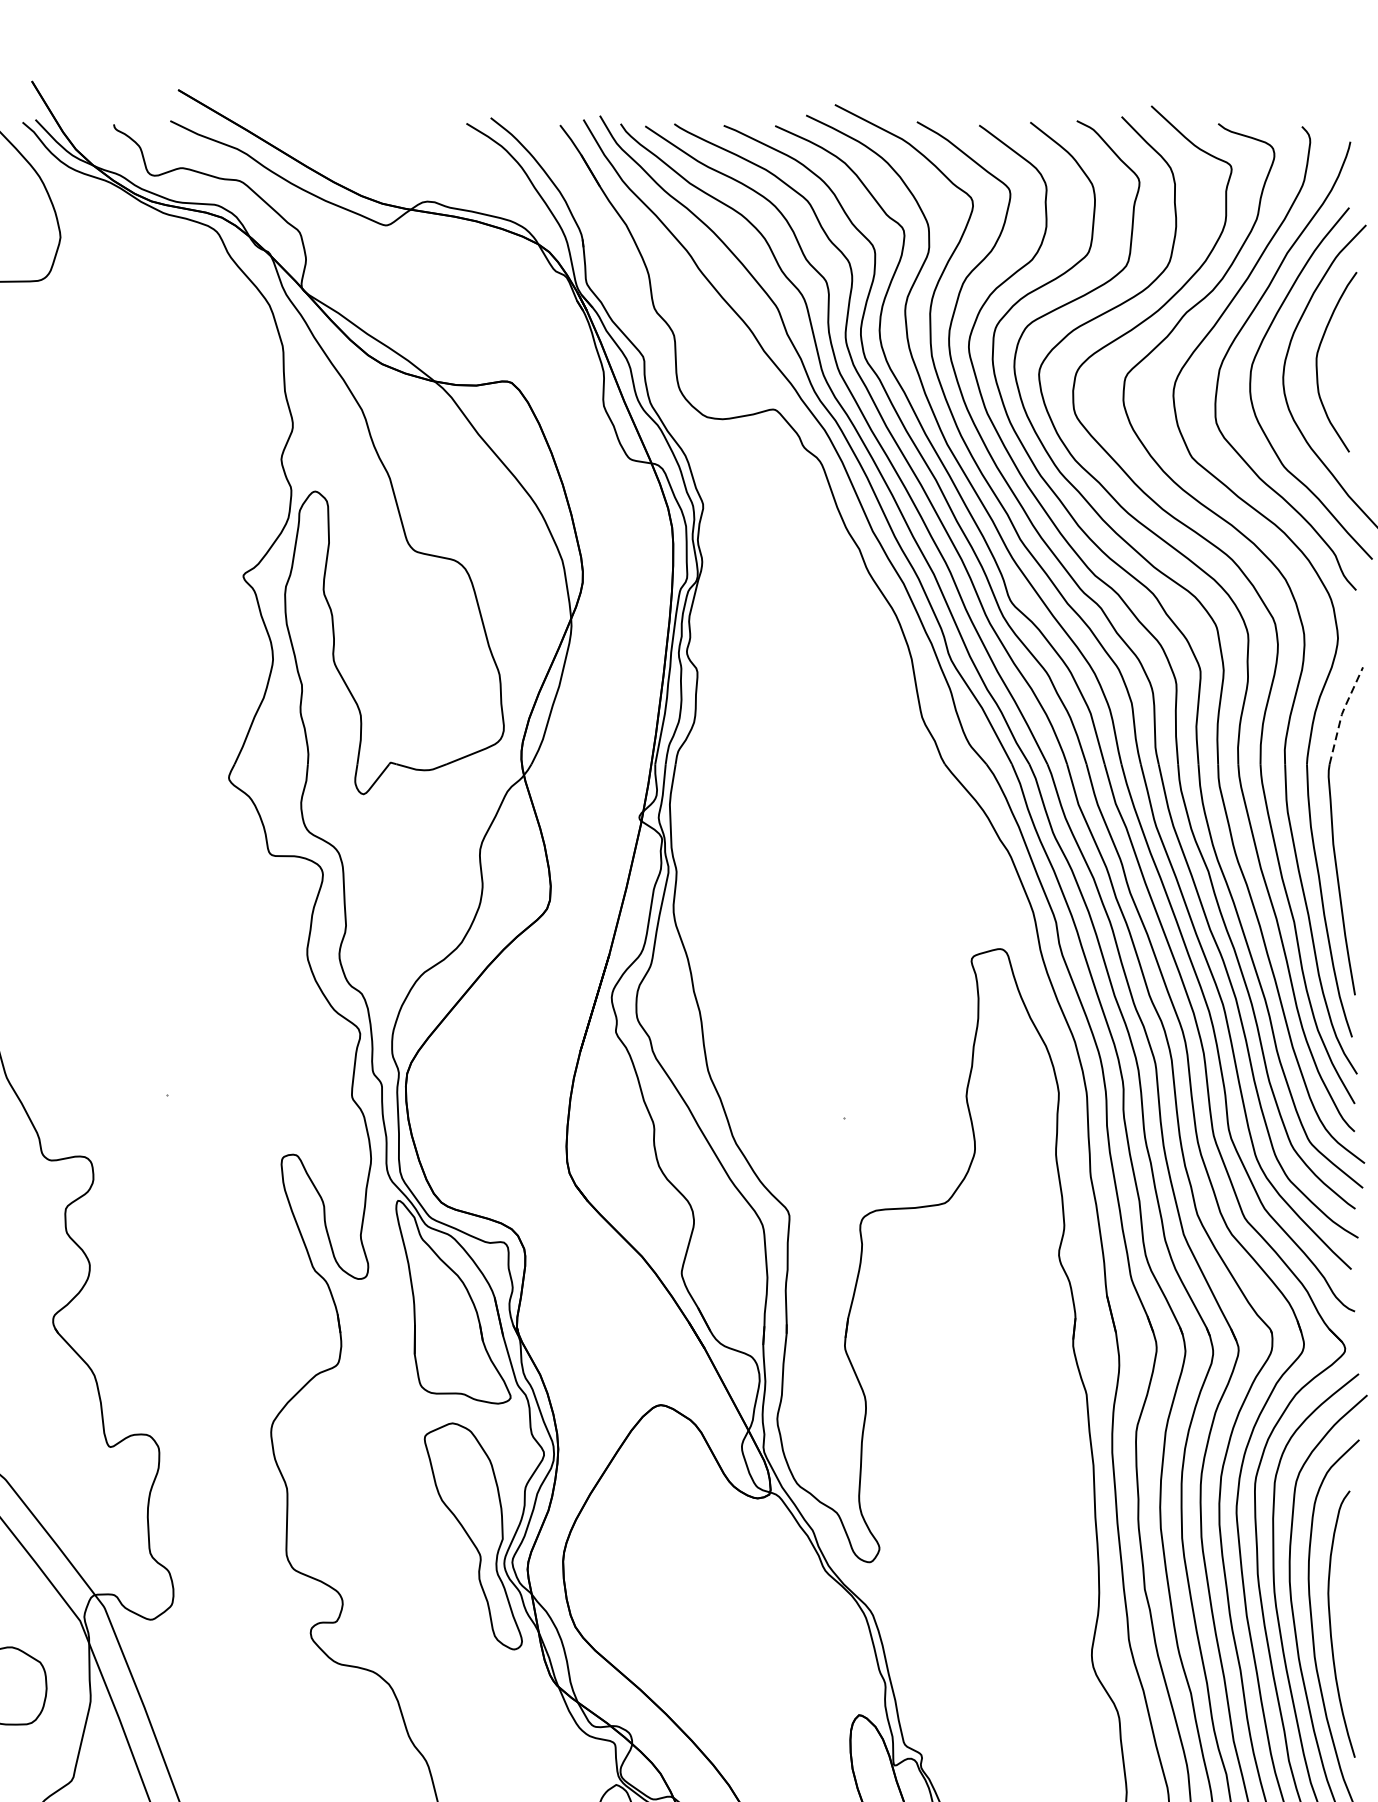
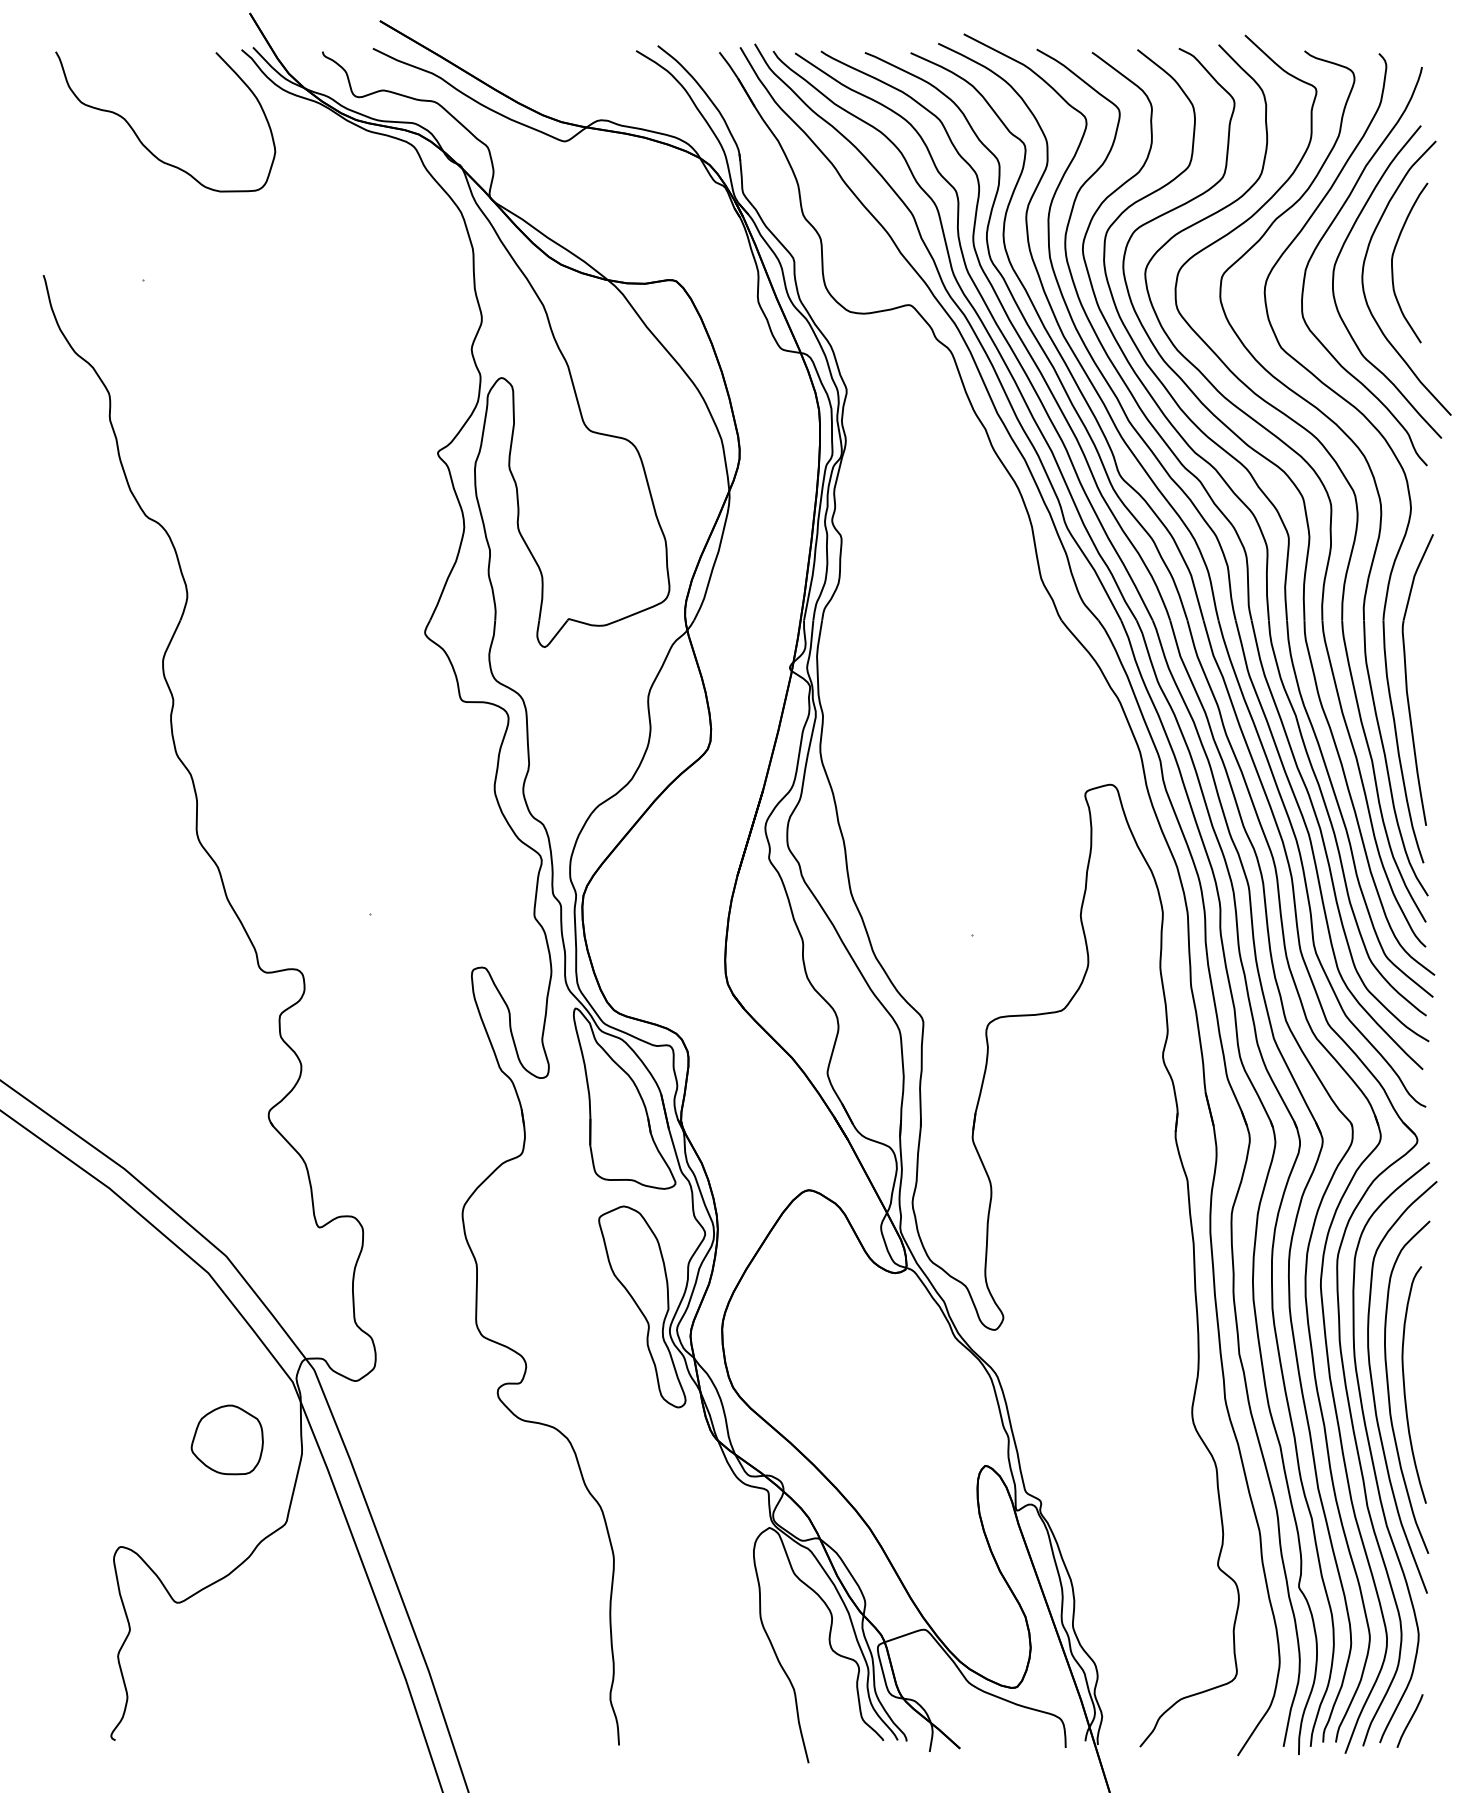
line: (1341, 713) -> (1414, 575), dashed -> solid

